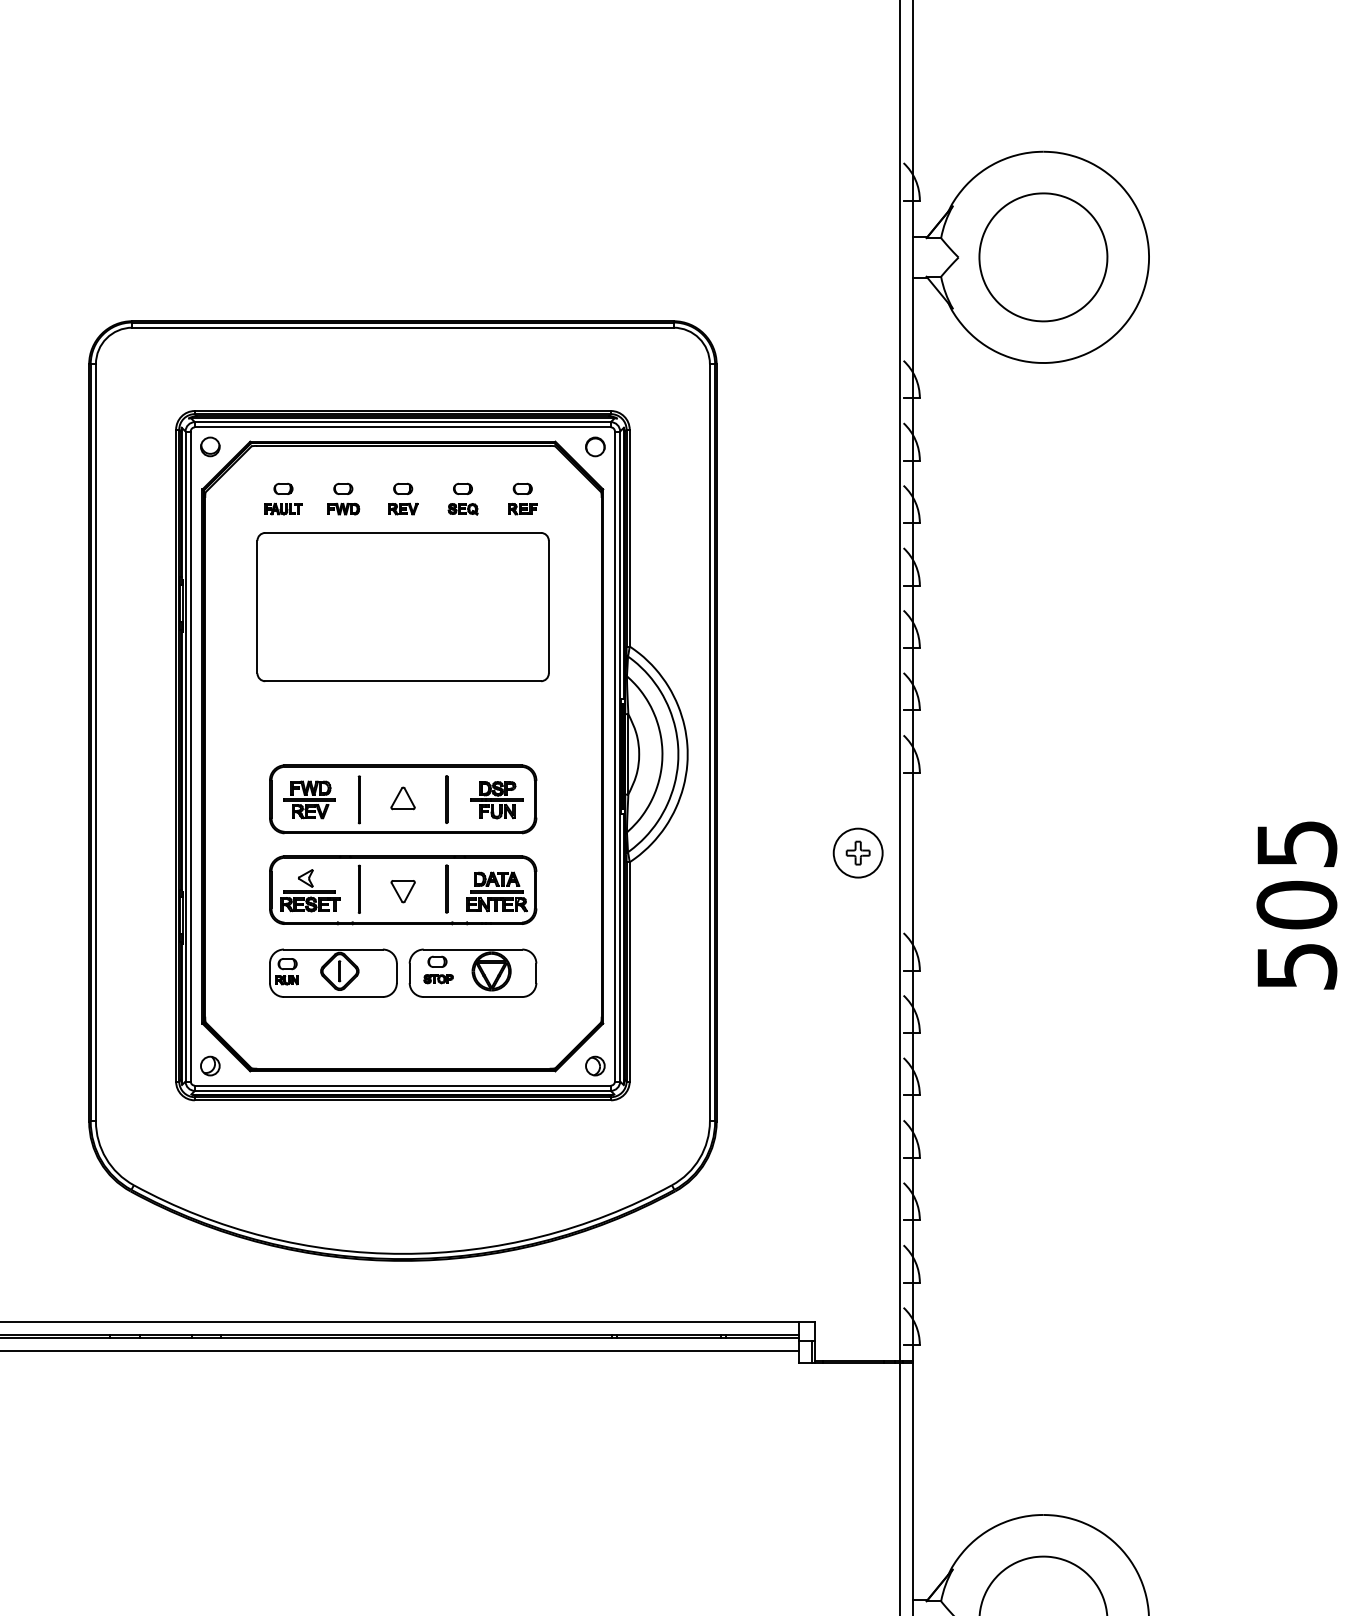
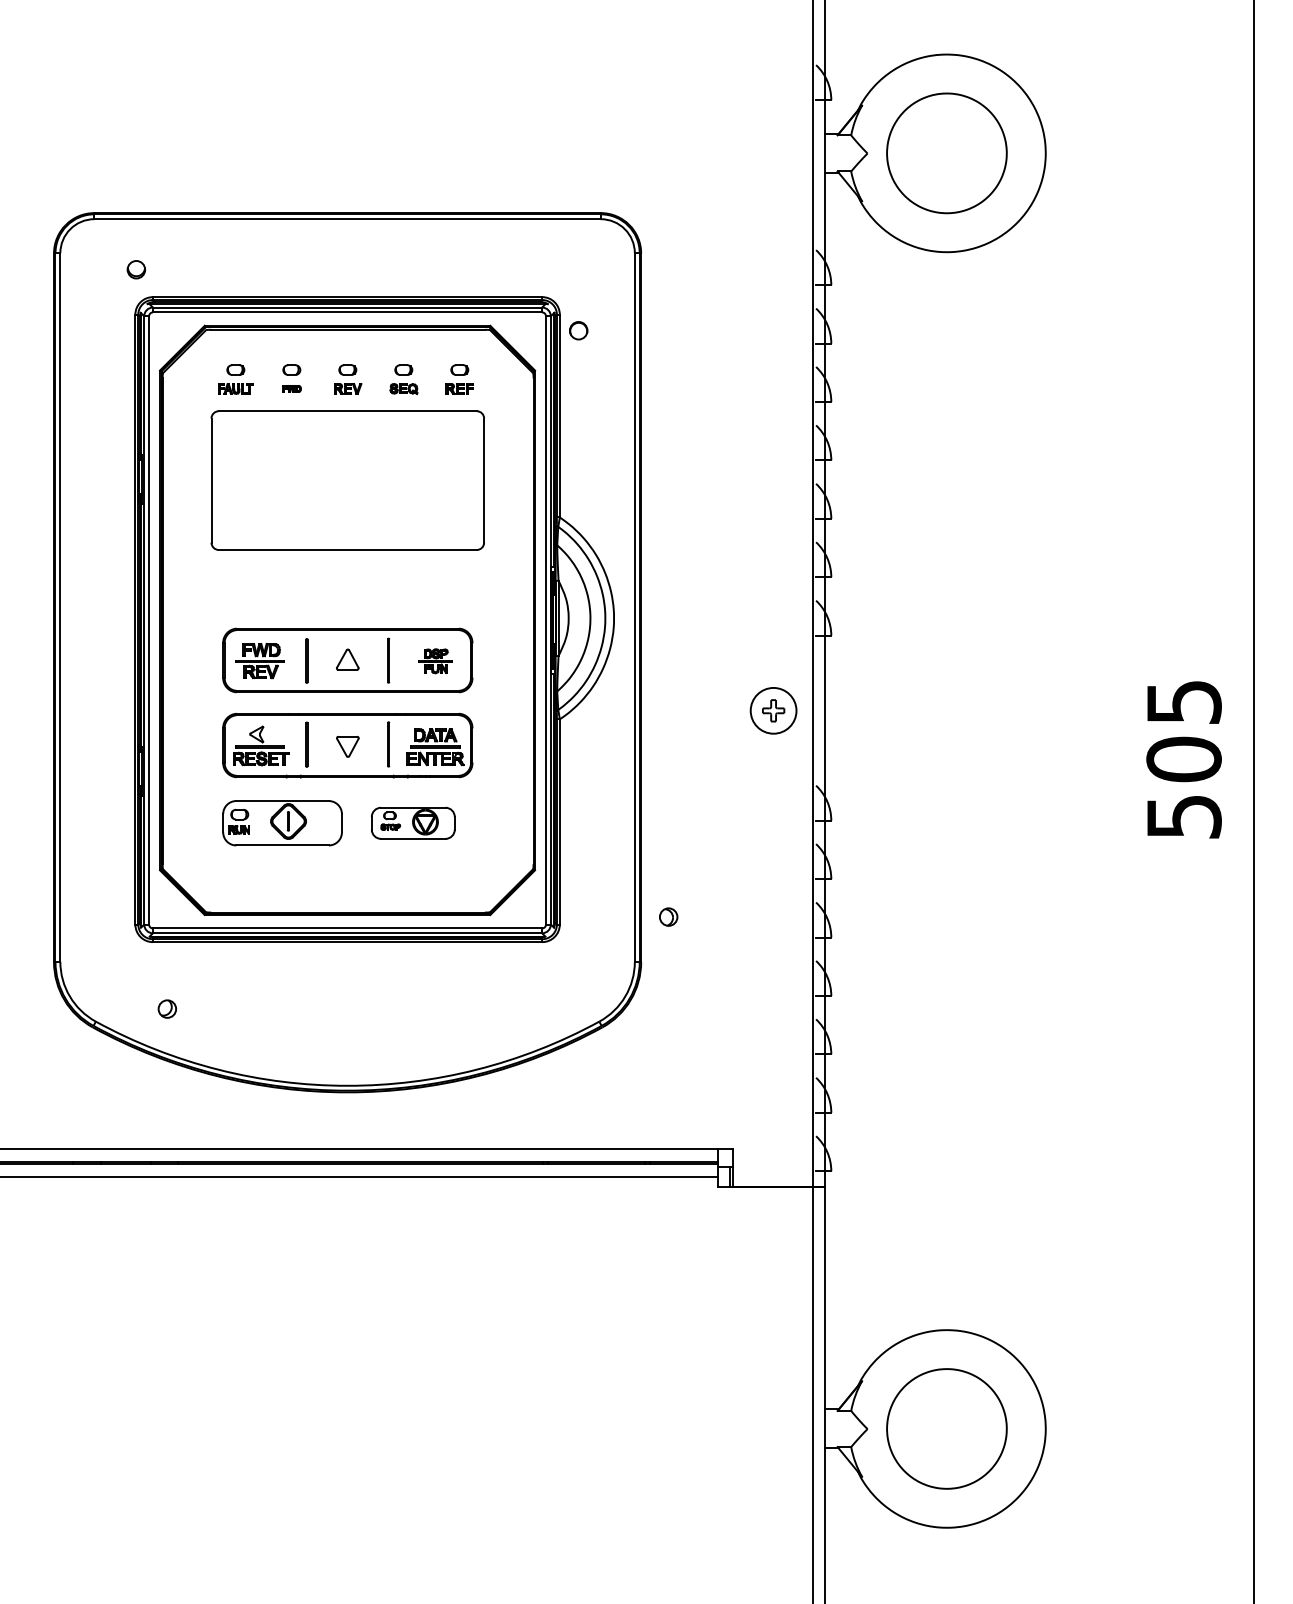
part: (209, 446) -> (135, 269), moved
circle: (595, 446) -> (578, 330), moved
part: (342, 508) -> (291, 388), size x0.6
part: (496, 800) -> (435, 661), size x0.7
part: (473, 973) -> (413, 823), size x0.7
part: (209, 1065) -> (166, 1008), moved
part: (595, 1065) -> (668, 916), moved

